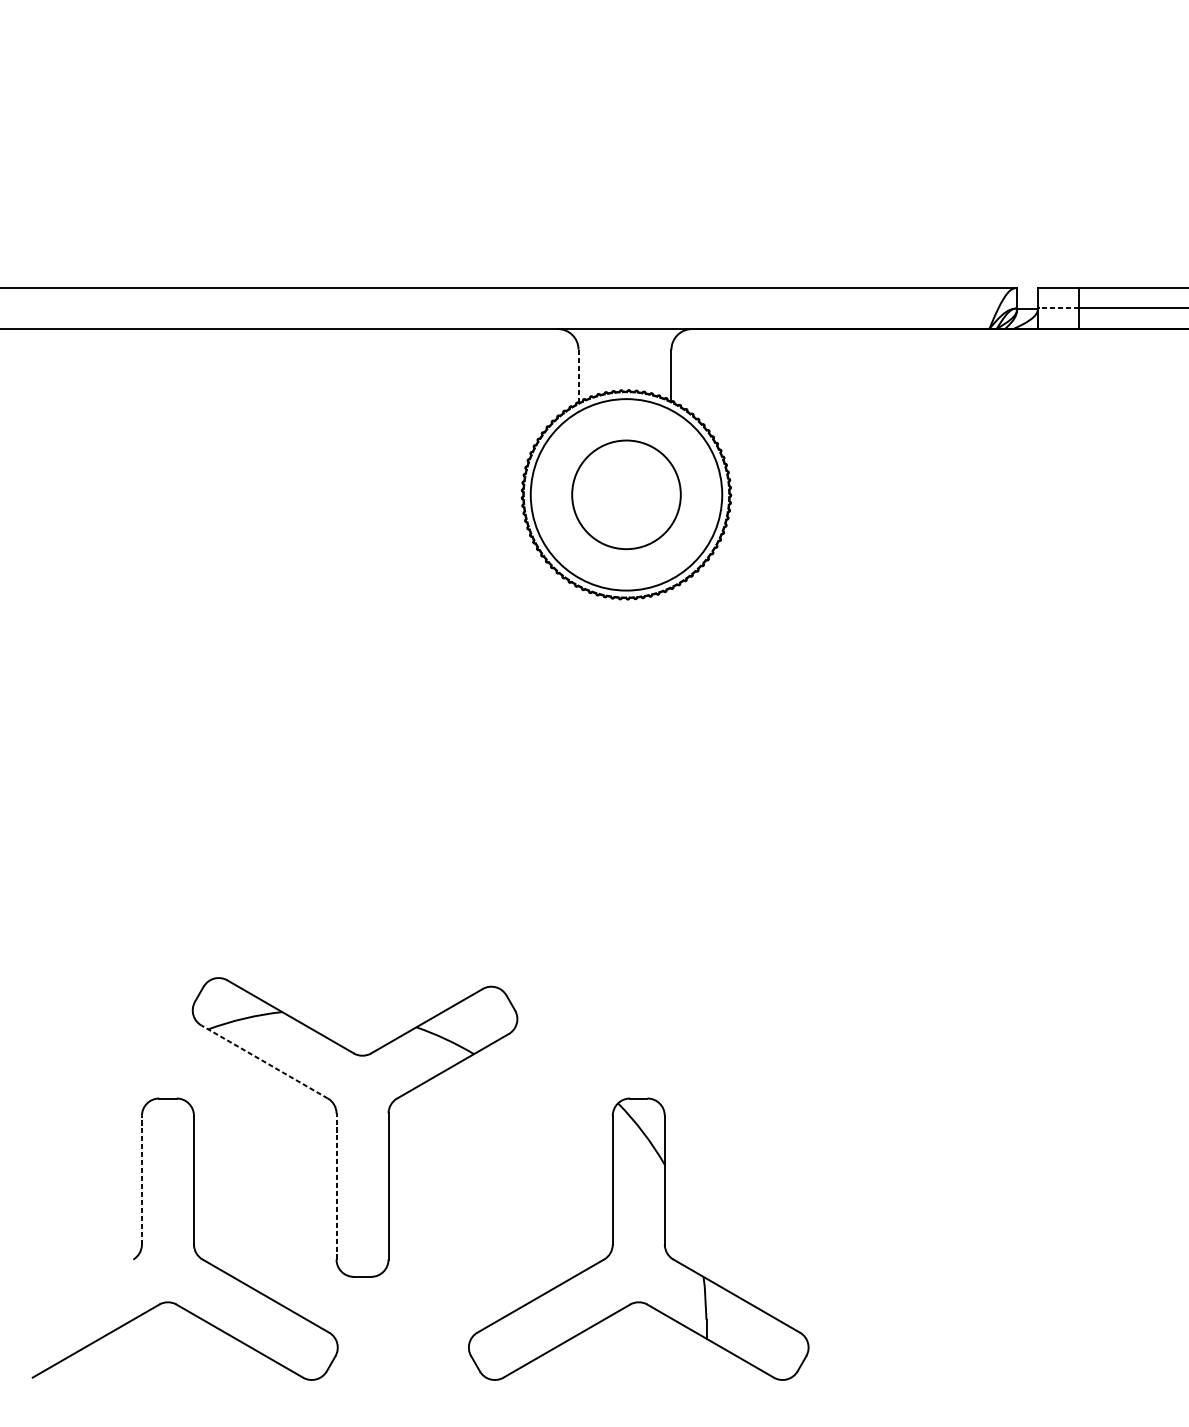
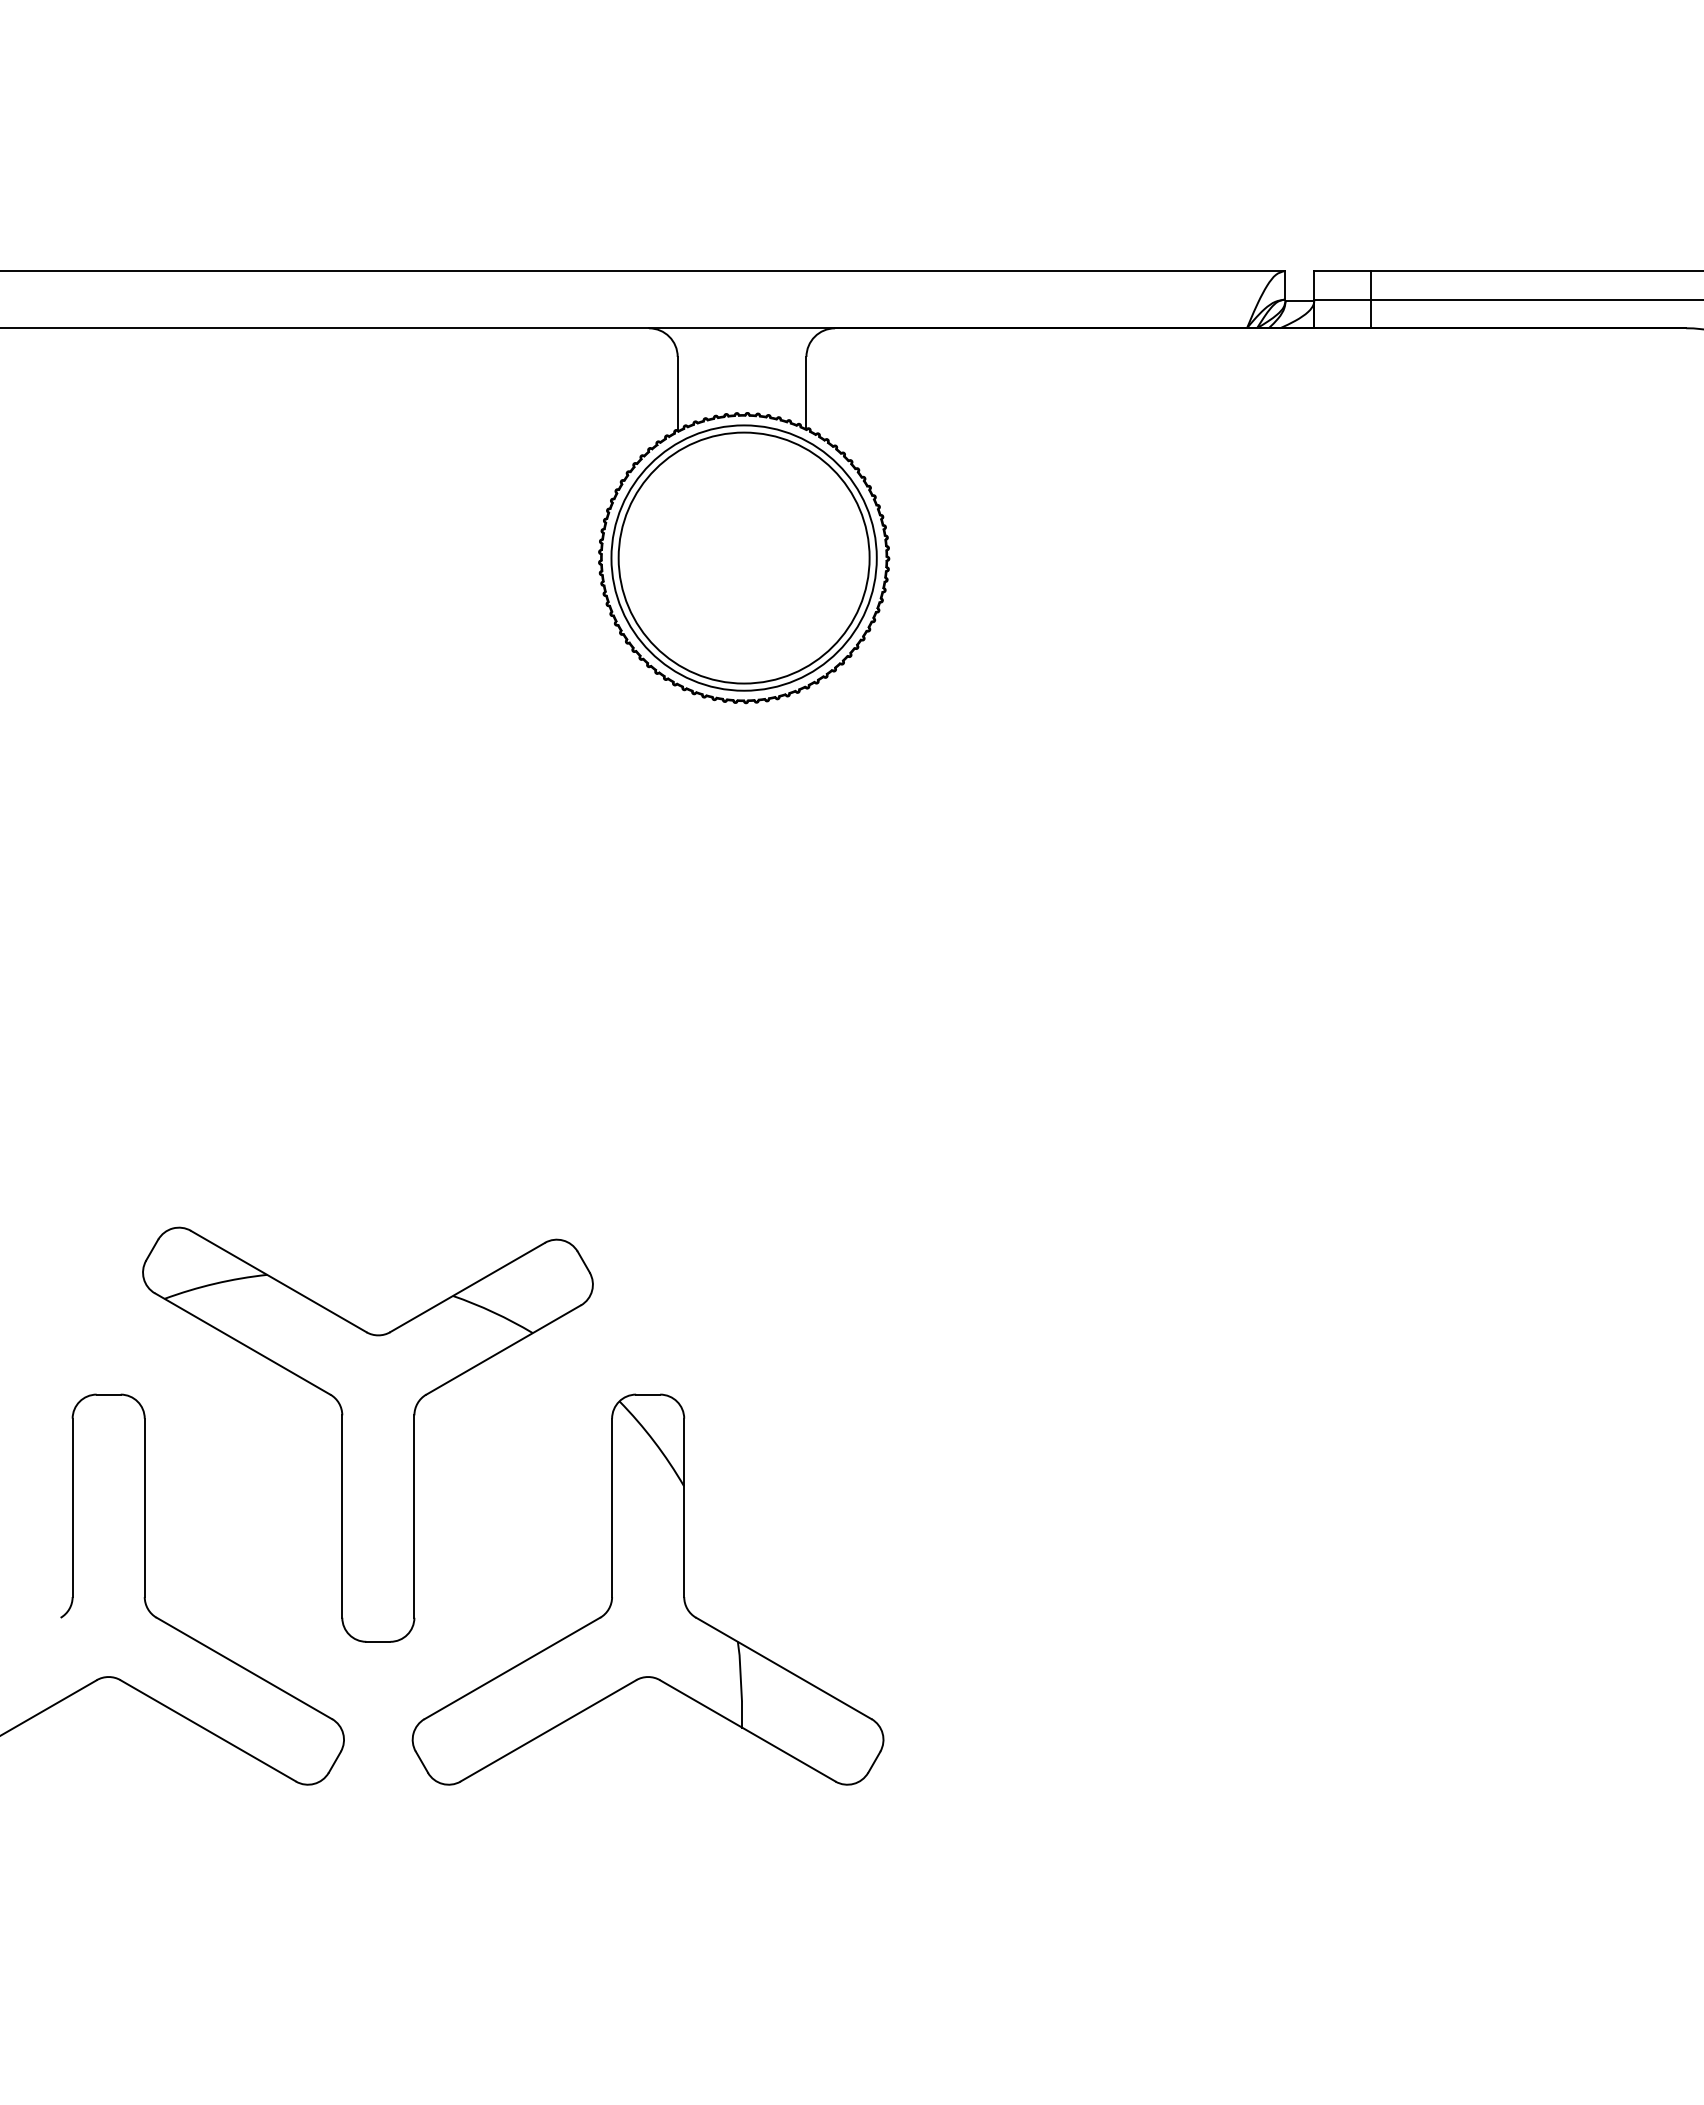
line: (1058, 308) -> (1342, 299), dashed -> solid
line: (578, 376) -> (677, 393), dashed -> solid
circle: (626, 494) -> (743, 557), size x1.67
line: (264, 1061) -> (242, 1343), dashed -> solid
line: (141, 1179) -> (72, 1507), dashed -> solid
line: (336, 1186) -> (342, 1516), dashed -> solid
part: (638, 1239) -> (647, 1589), moved

